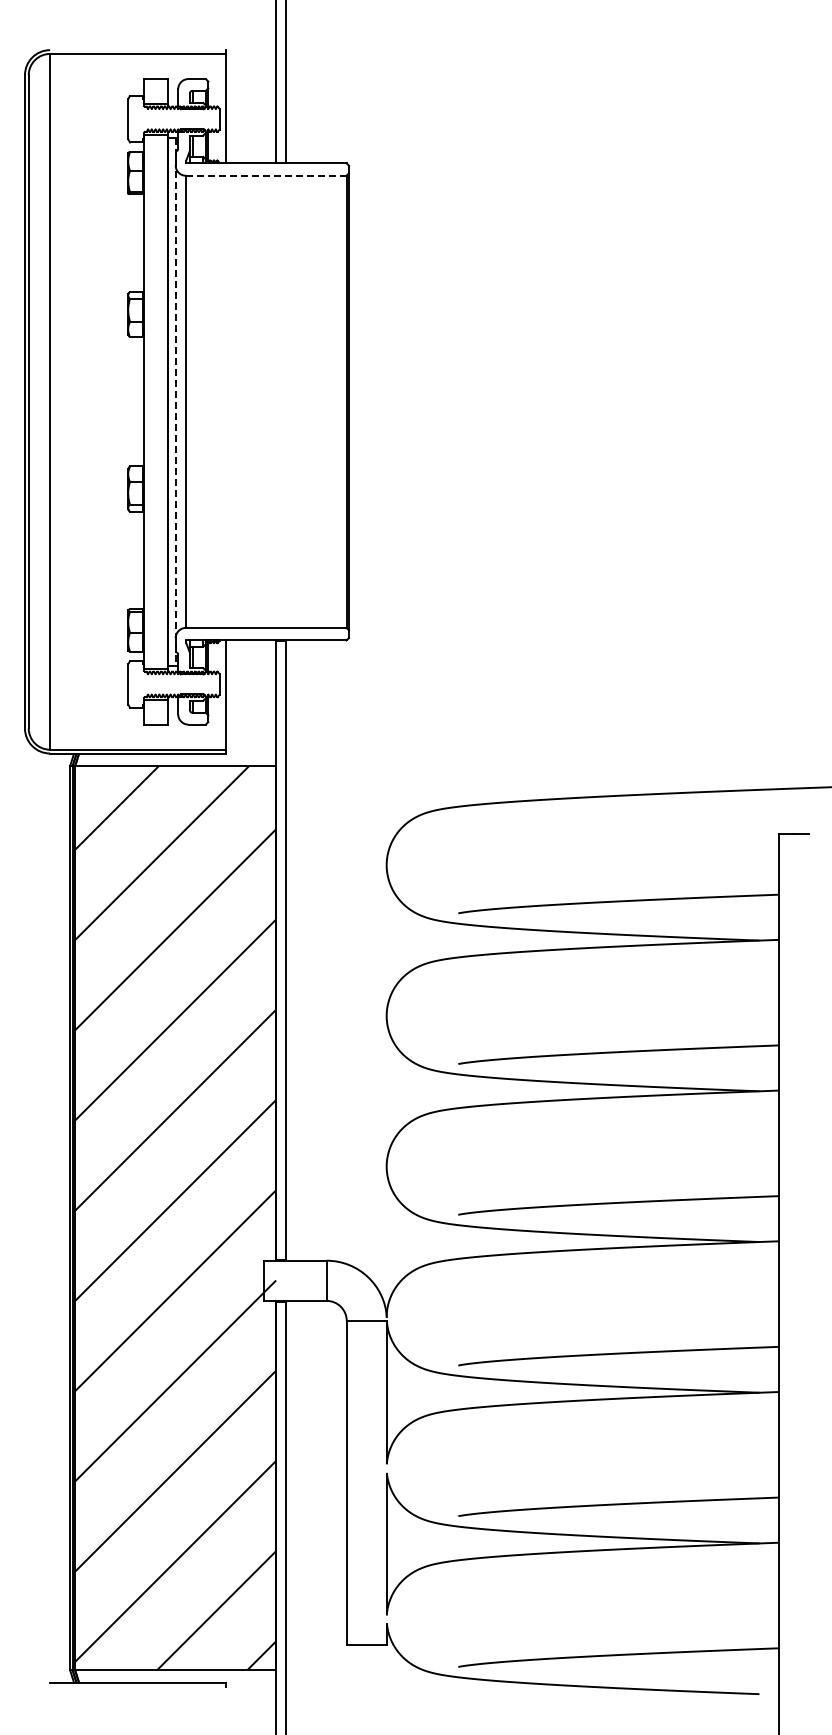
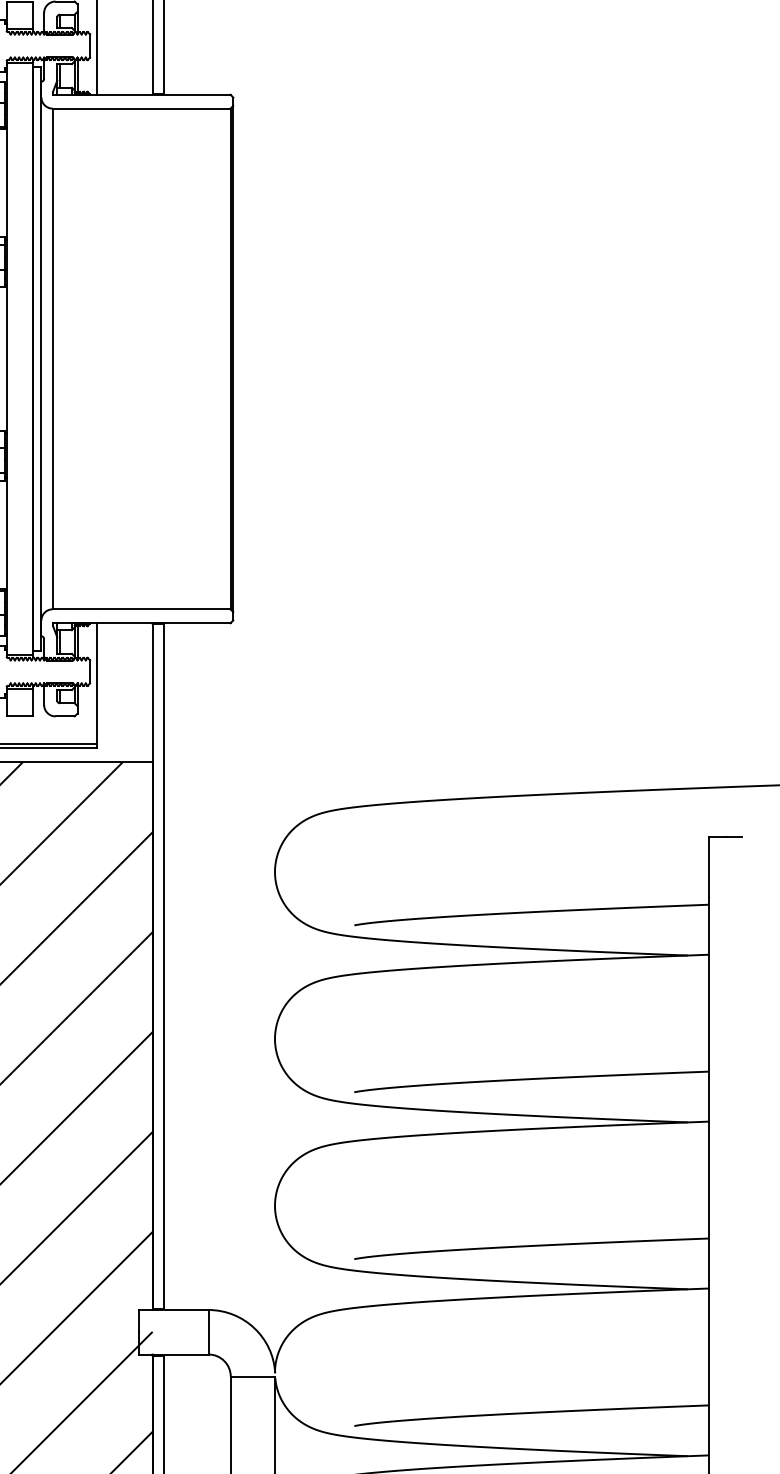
line: (266, 175) -> (141, 108), dashed -> solid
line: (175, 401) -> (41, 358), dashed -> solid

